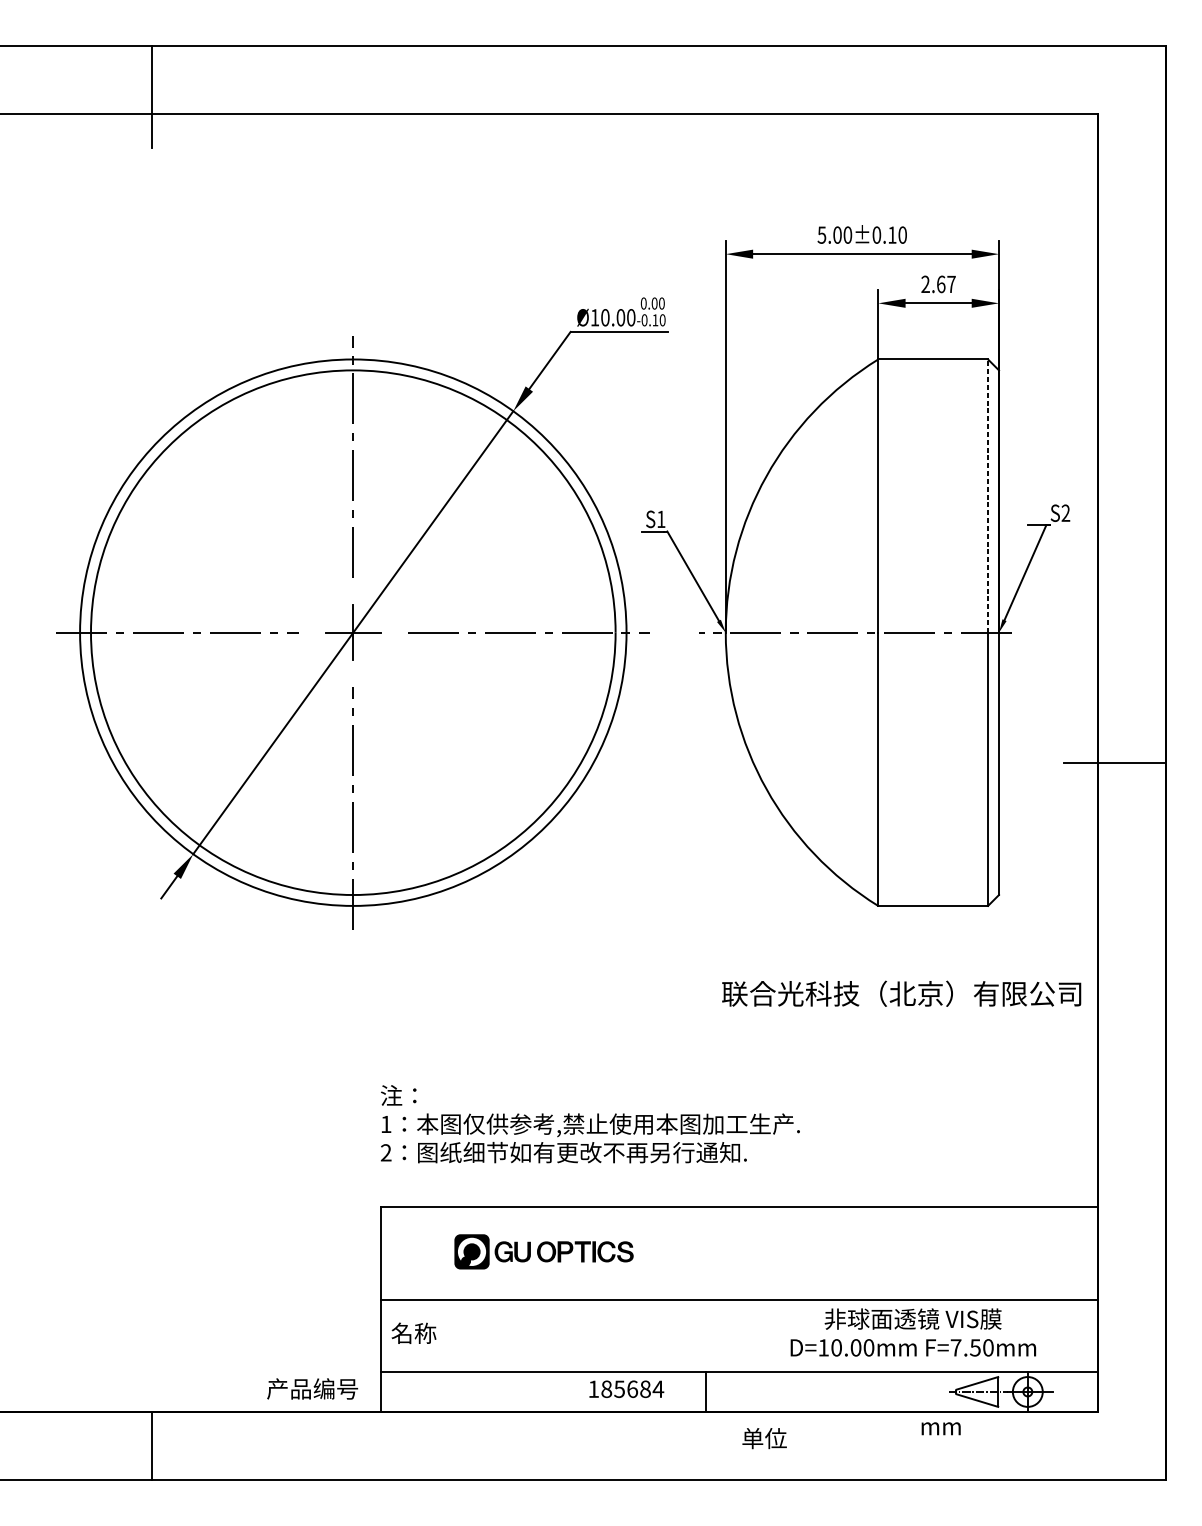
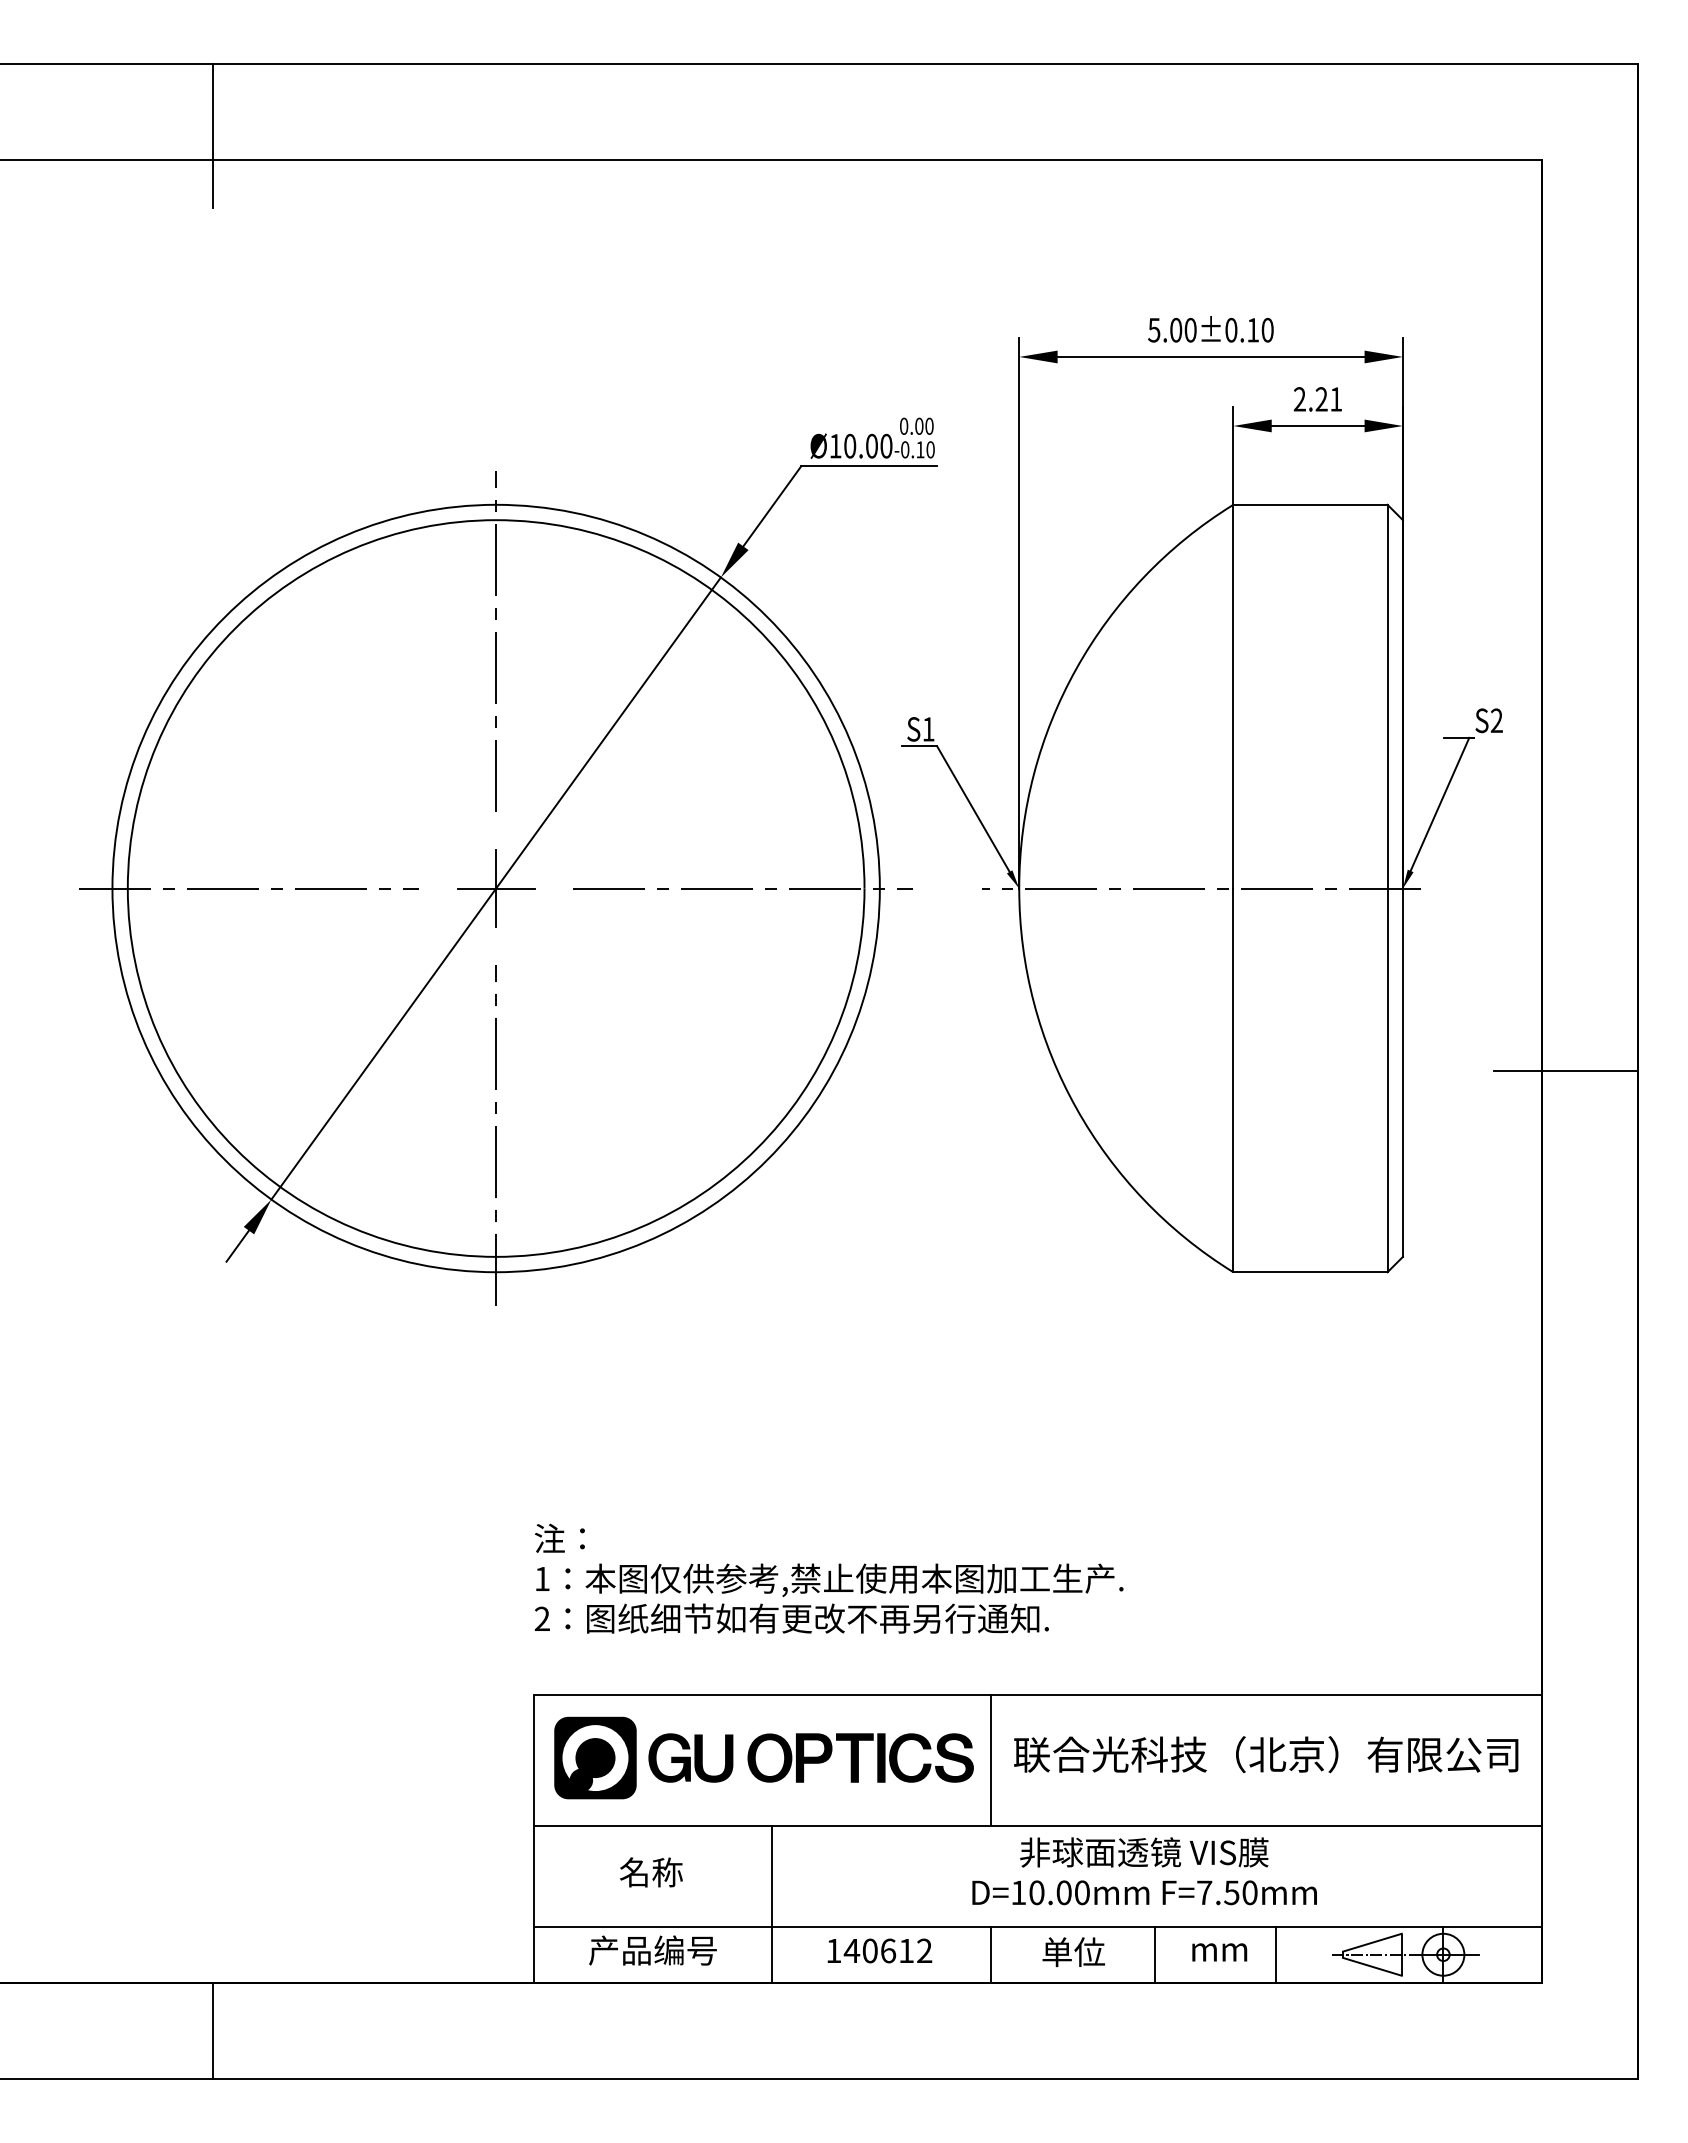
text: (946, 284) -> (1328, 399), 2.67 -> 2.21
line: (988, 495) -> (1387, 696), dashed -> solid
text: (901, 993) -> (1266, 1754), moved
part: (543, 1251) -> (763, 1757), size x1.67
line: (706, 1253) -> (991, 1760), added
text: (913, 1332) -> (1144, 1871), moved
text: (414, 1333) -> (651, 1872), moved
line: (549, 1356) -> (771, 1904), added
text: (312, 1388) -> (652, 1950), moved
text: (631, 1388) -> (887, 1950), 185684 -> 140612
line: (822, 1391) -> (1155, 1954), added
line: (908, 1391) -> (1276, 1954), added
text: (941, 1428) -> (1219, 1952), moved
text: (764, 1438) -> (1073, 1951), moved

